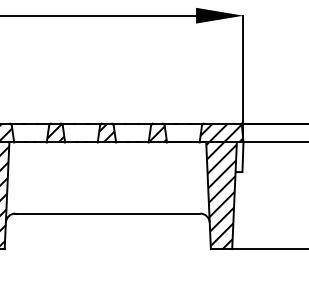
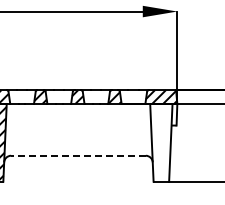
hatch: (221, 195) -> (161, 142), removed
line: (106, 213) -> (77, 155), solid -> dashed

